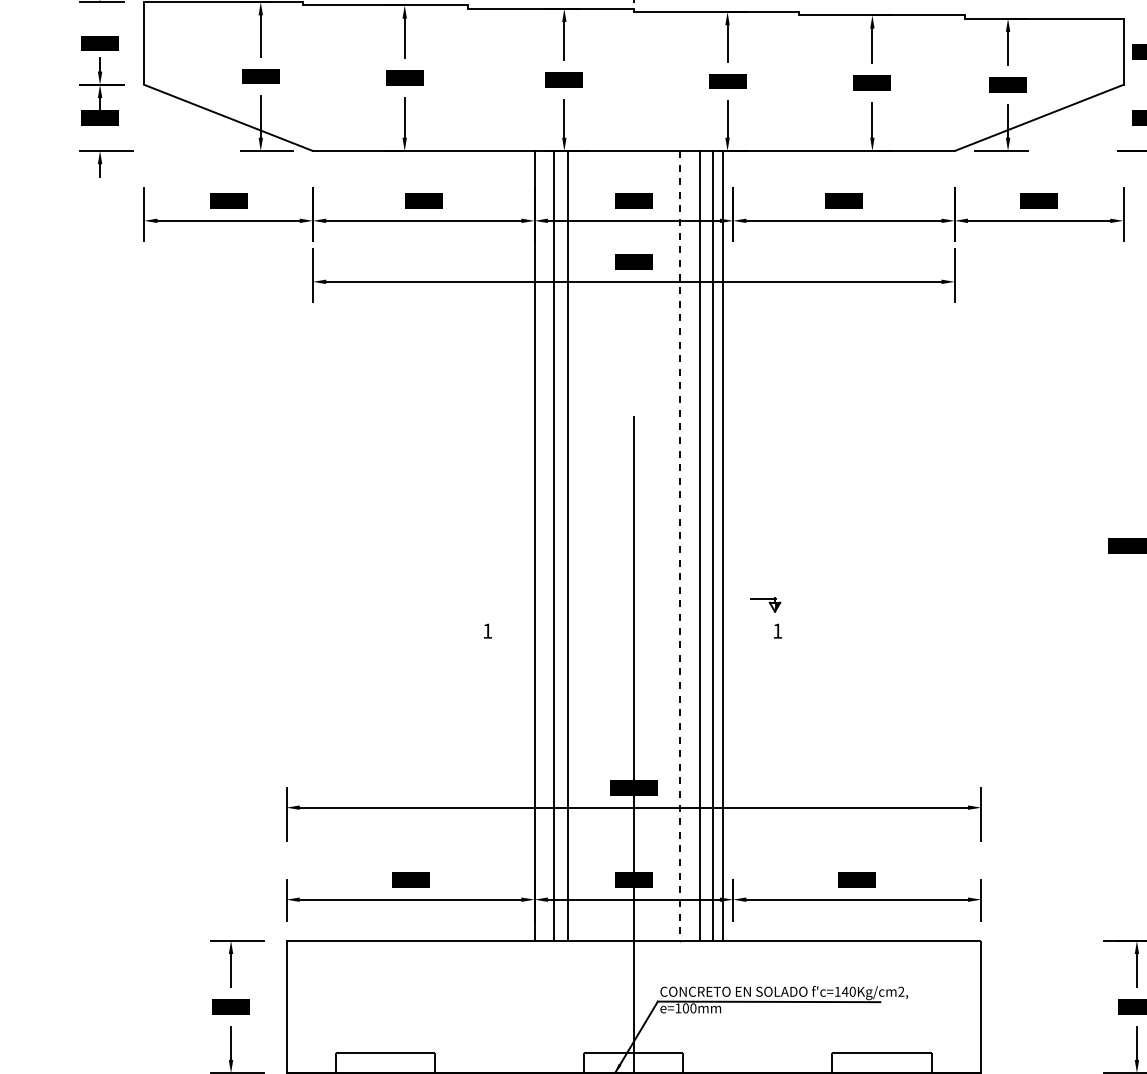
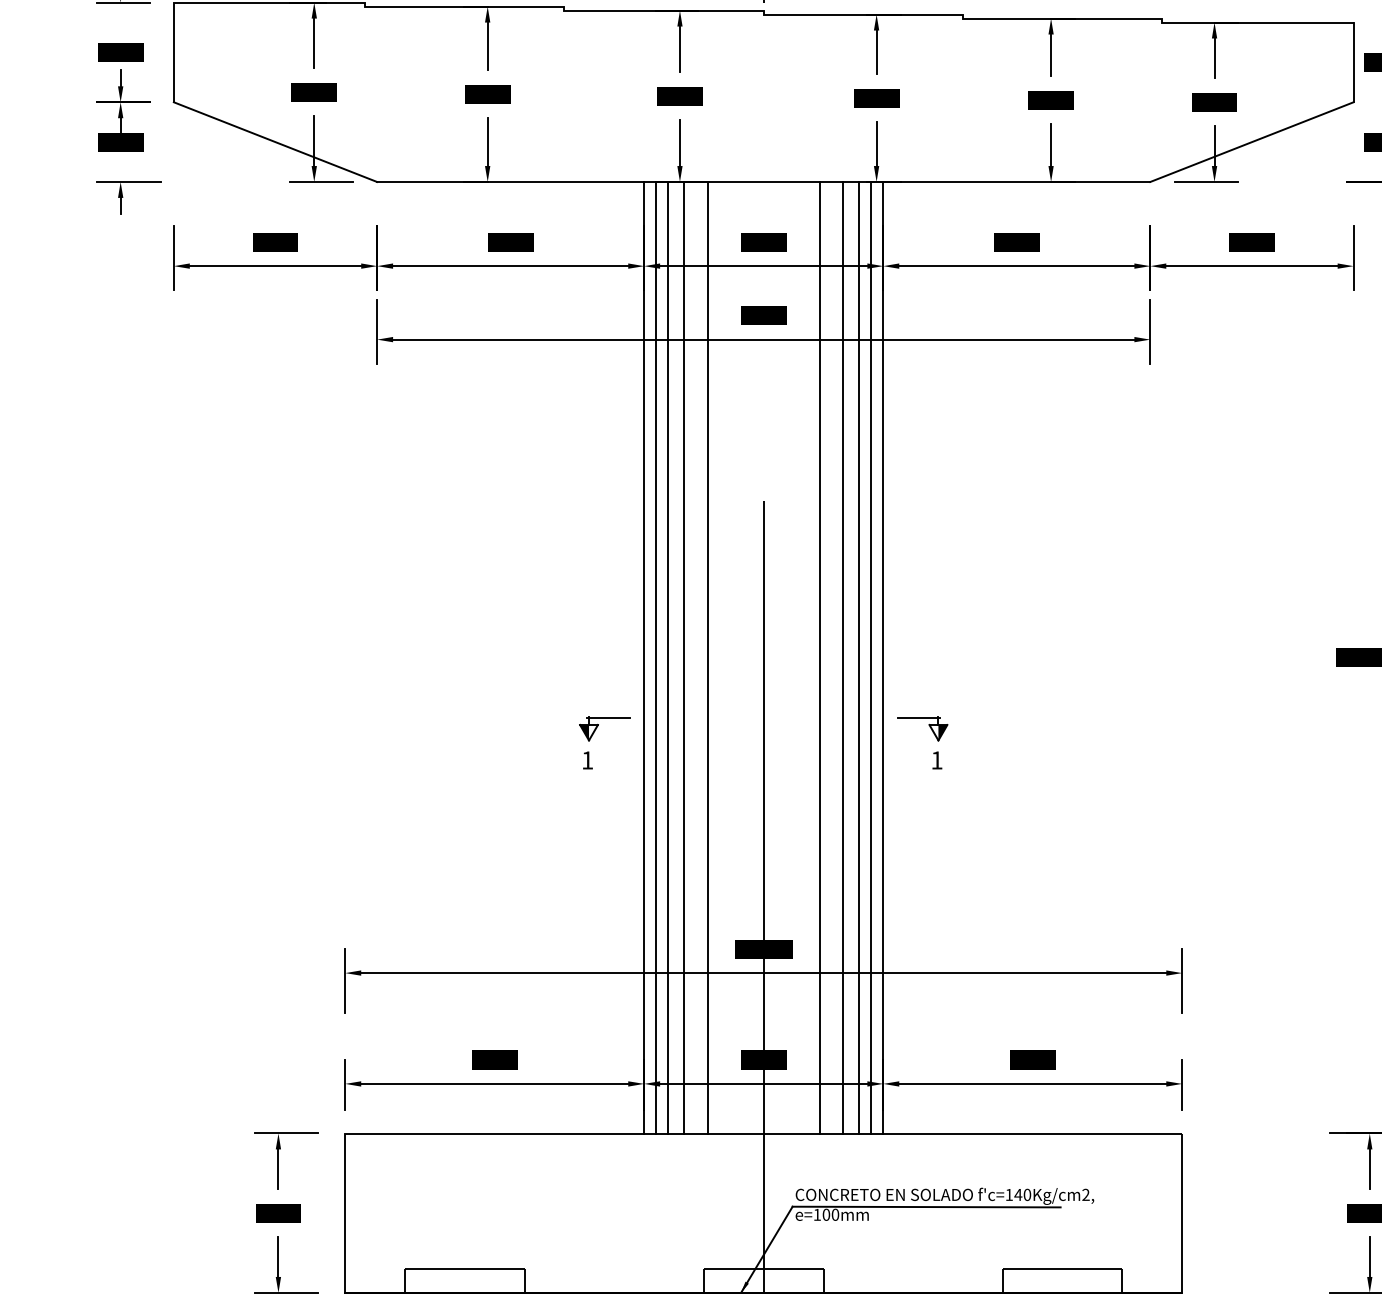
line: (544, 545) -> (656, 657), added
line: (587, 545) -> (707, 657), added
line: (680, 545) -> (819, 657), dashed -> solid
line: (733, 545) -> (883, 657), added
part: (501, 604) -> (604, 728), added
part: (765, 604) -> (922, 728), size x1.43

